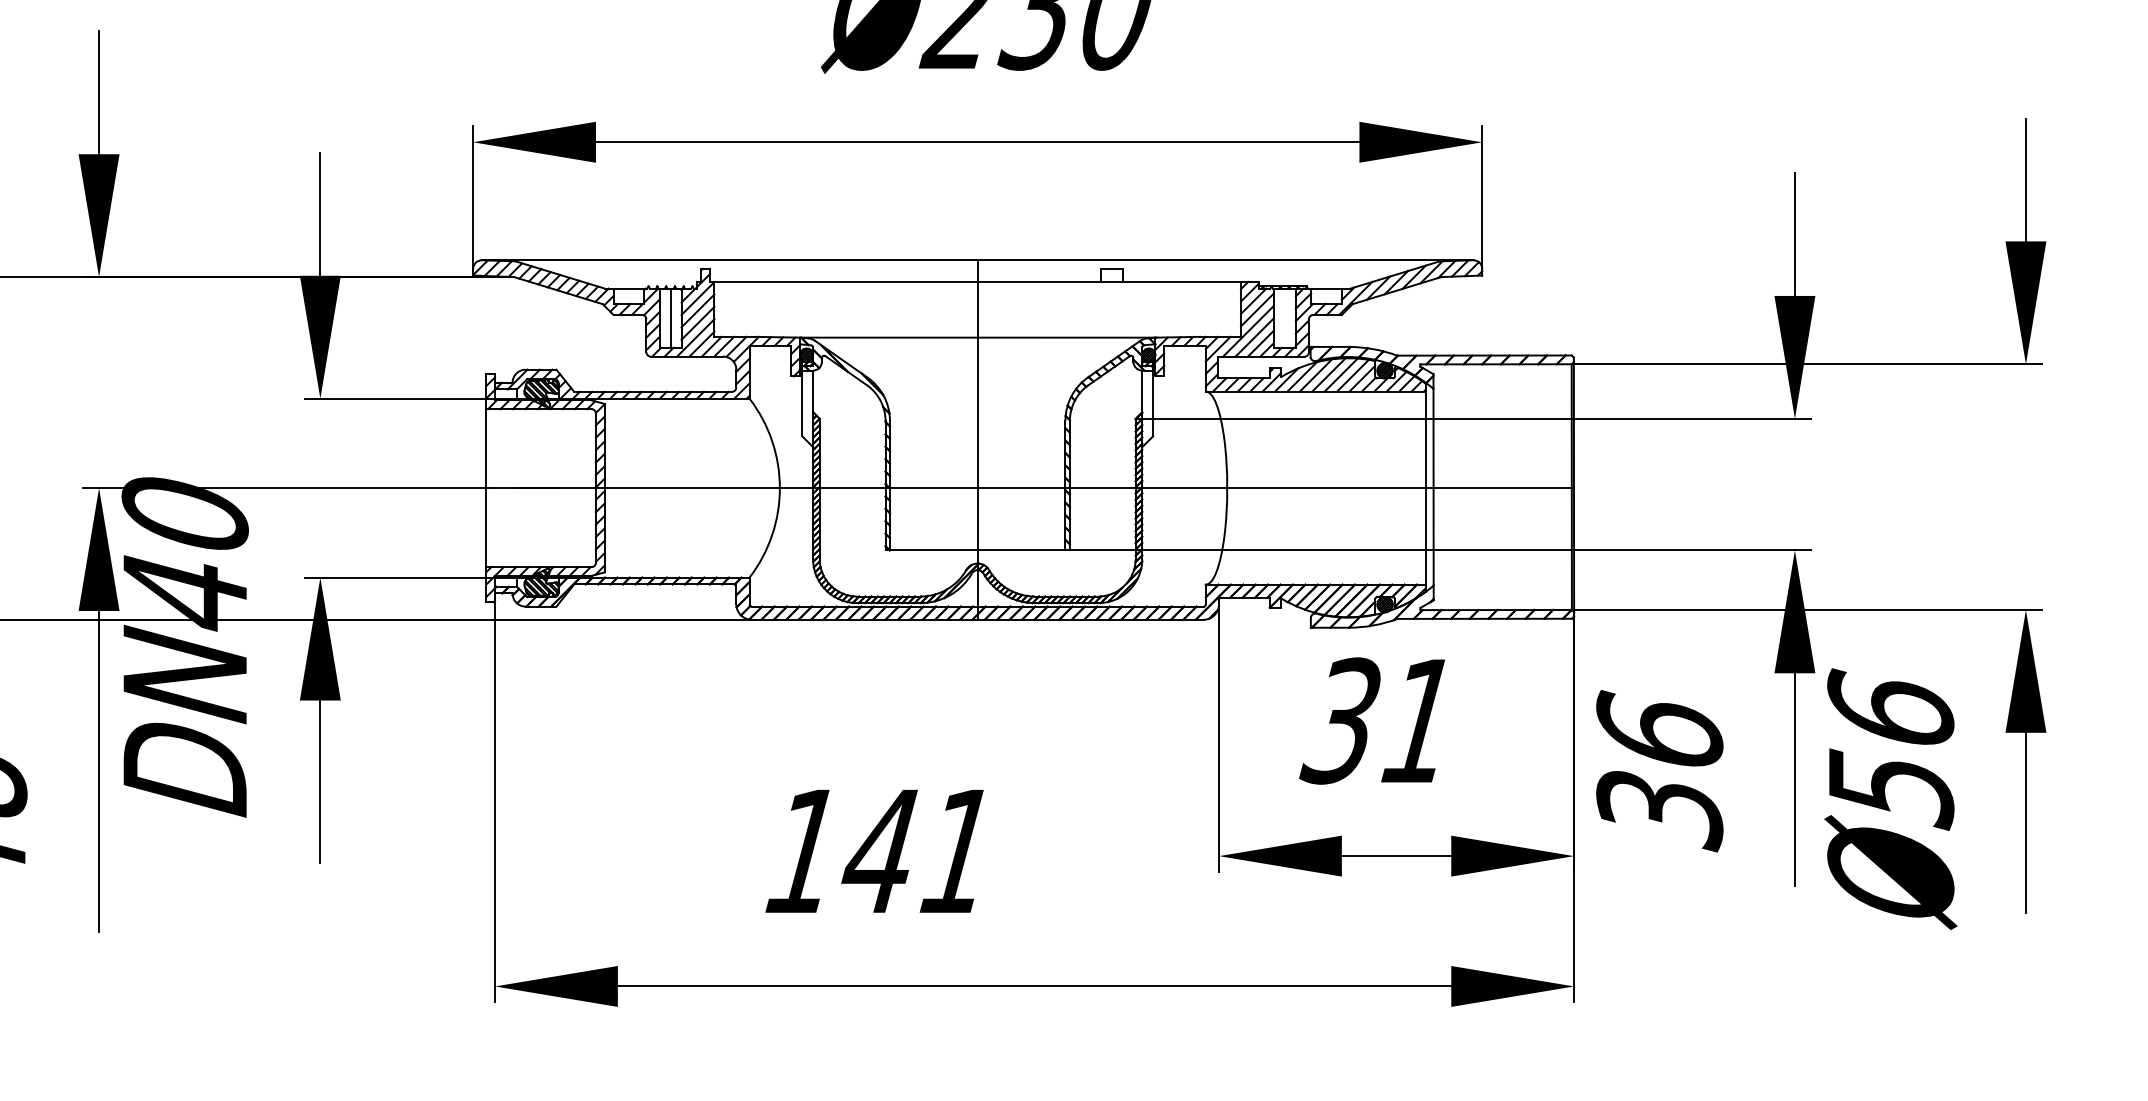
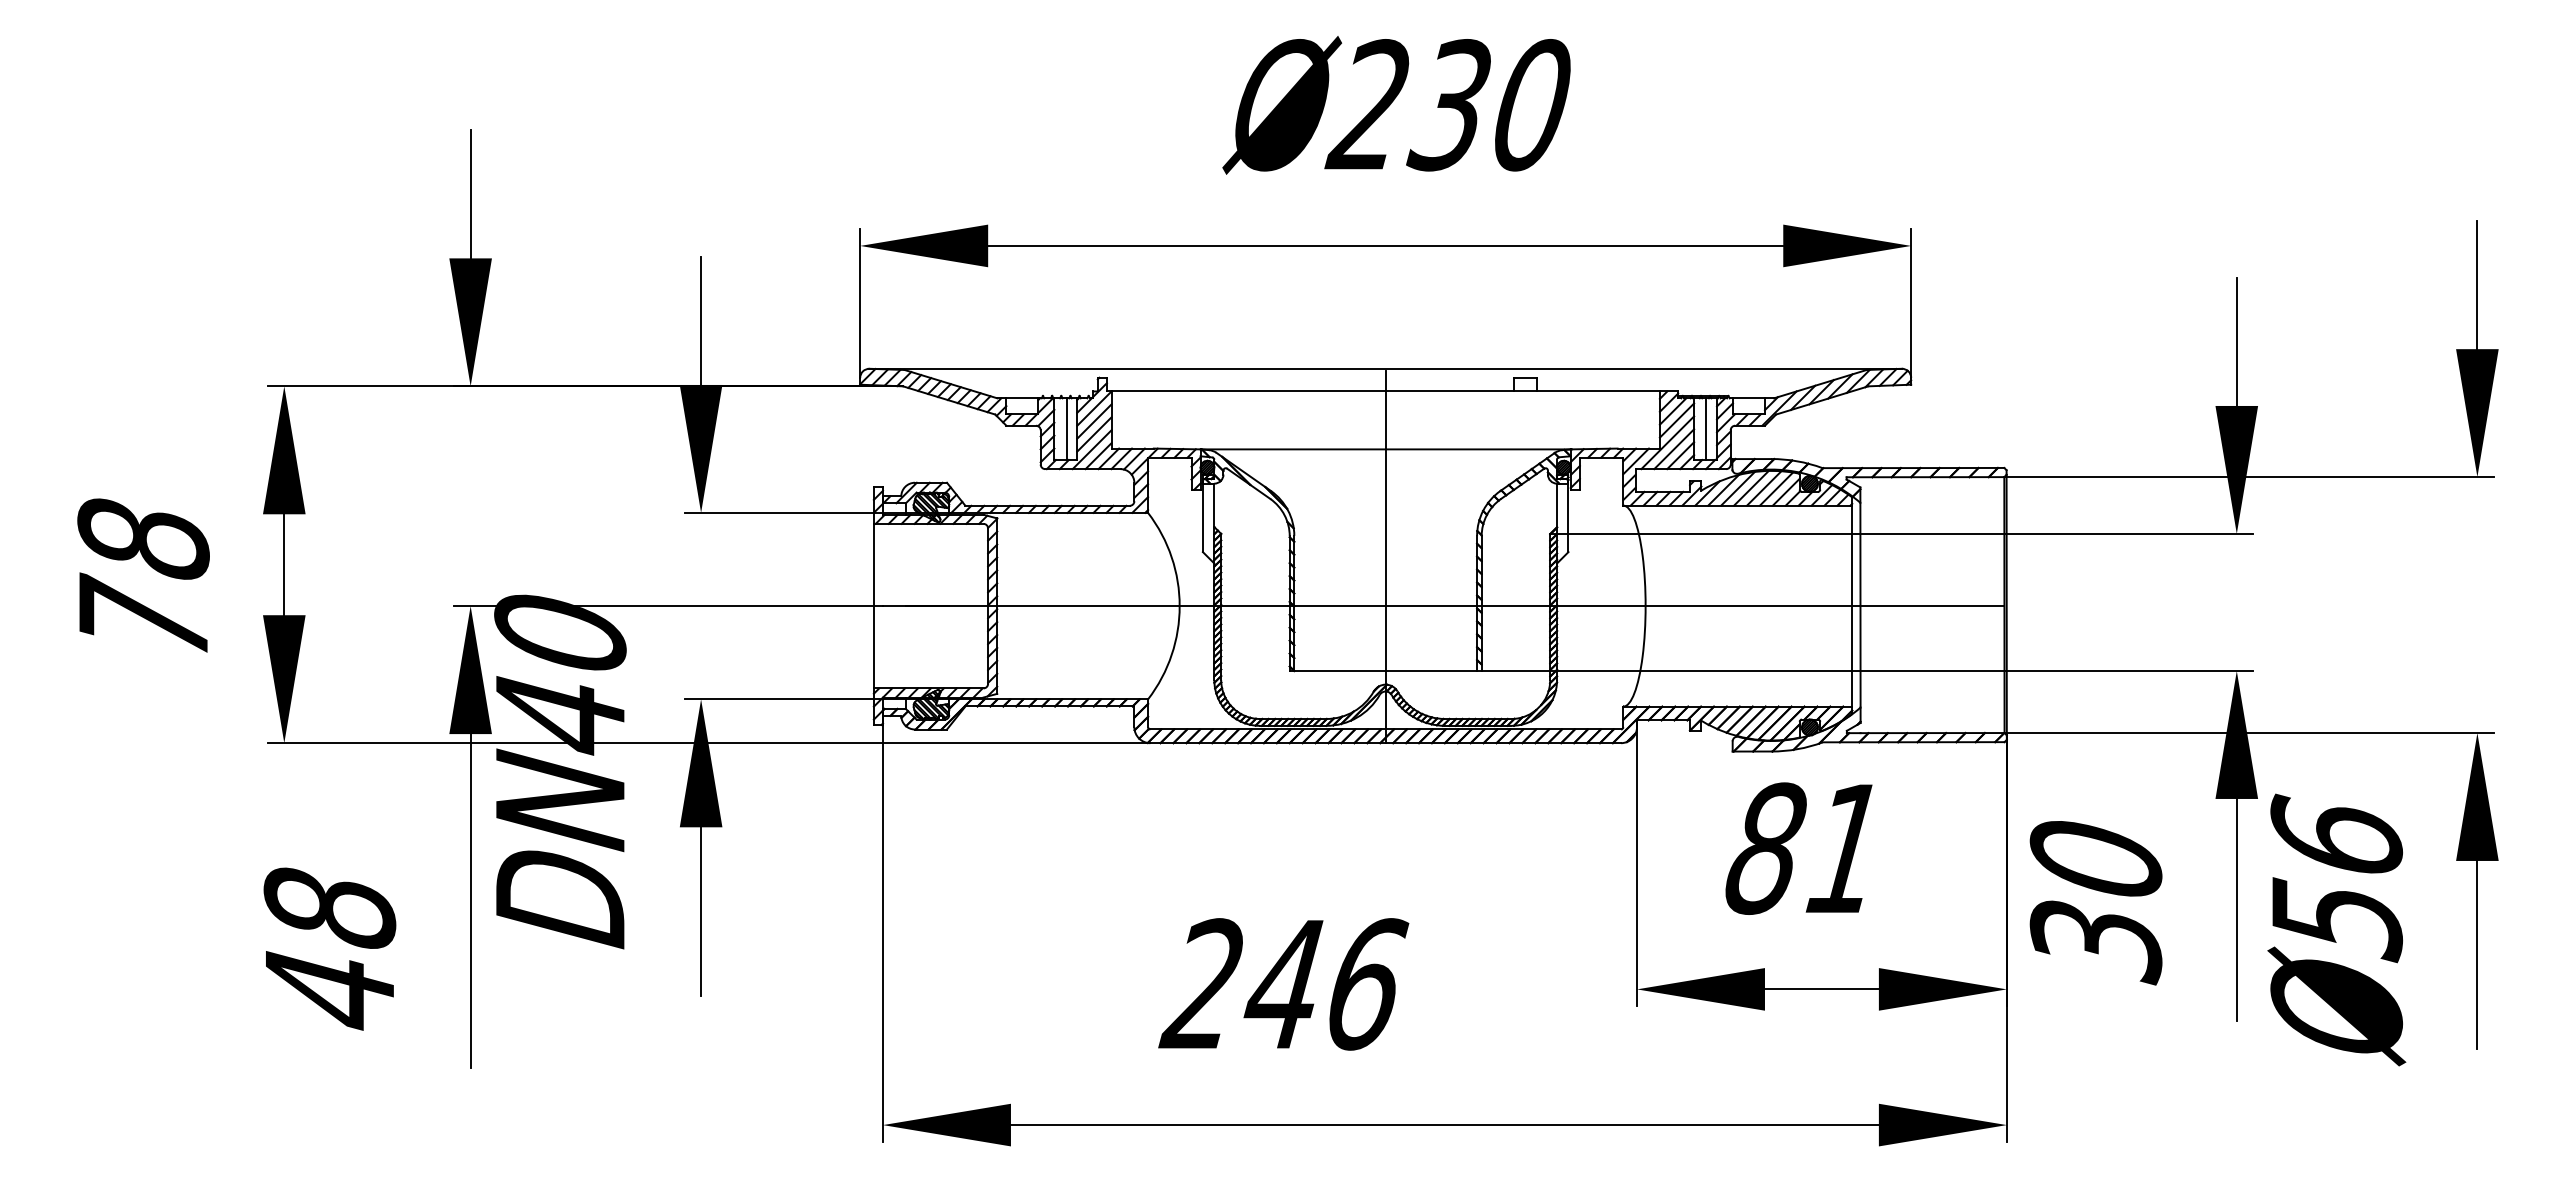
line: (1284, 318) -> (1705, 429), added
text: (1340, 720) -> (1763, 848), 31 -> 81
text: (1659, 728) -> (2095, 856), 36 -> 30
text: (879, 851) -> (1283, 984), 141 -> 246

